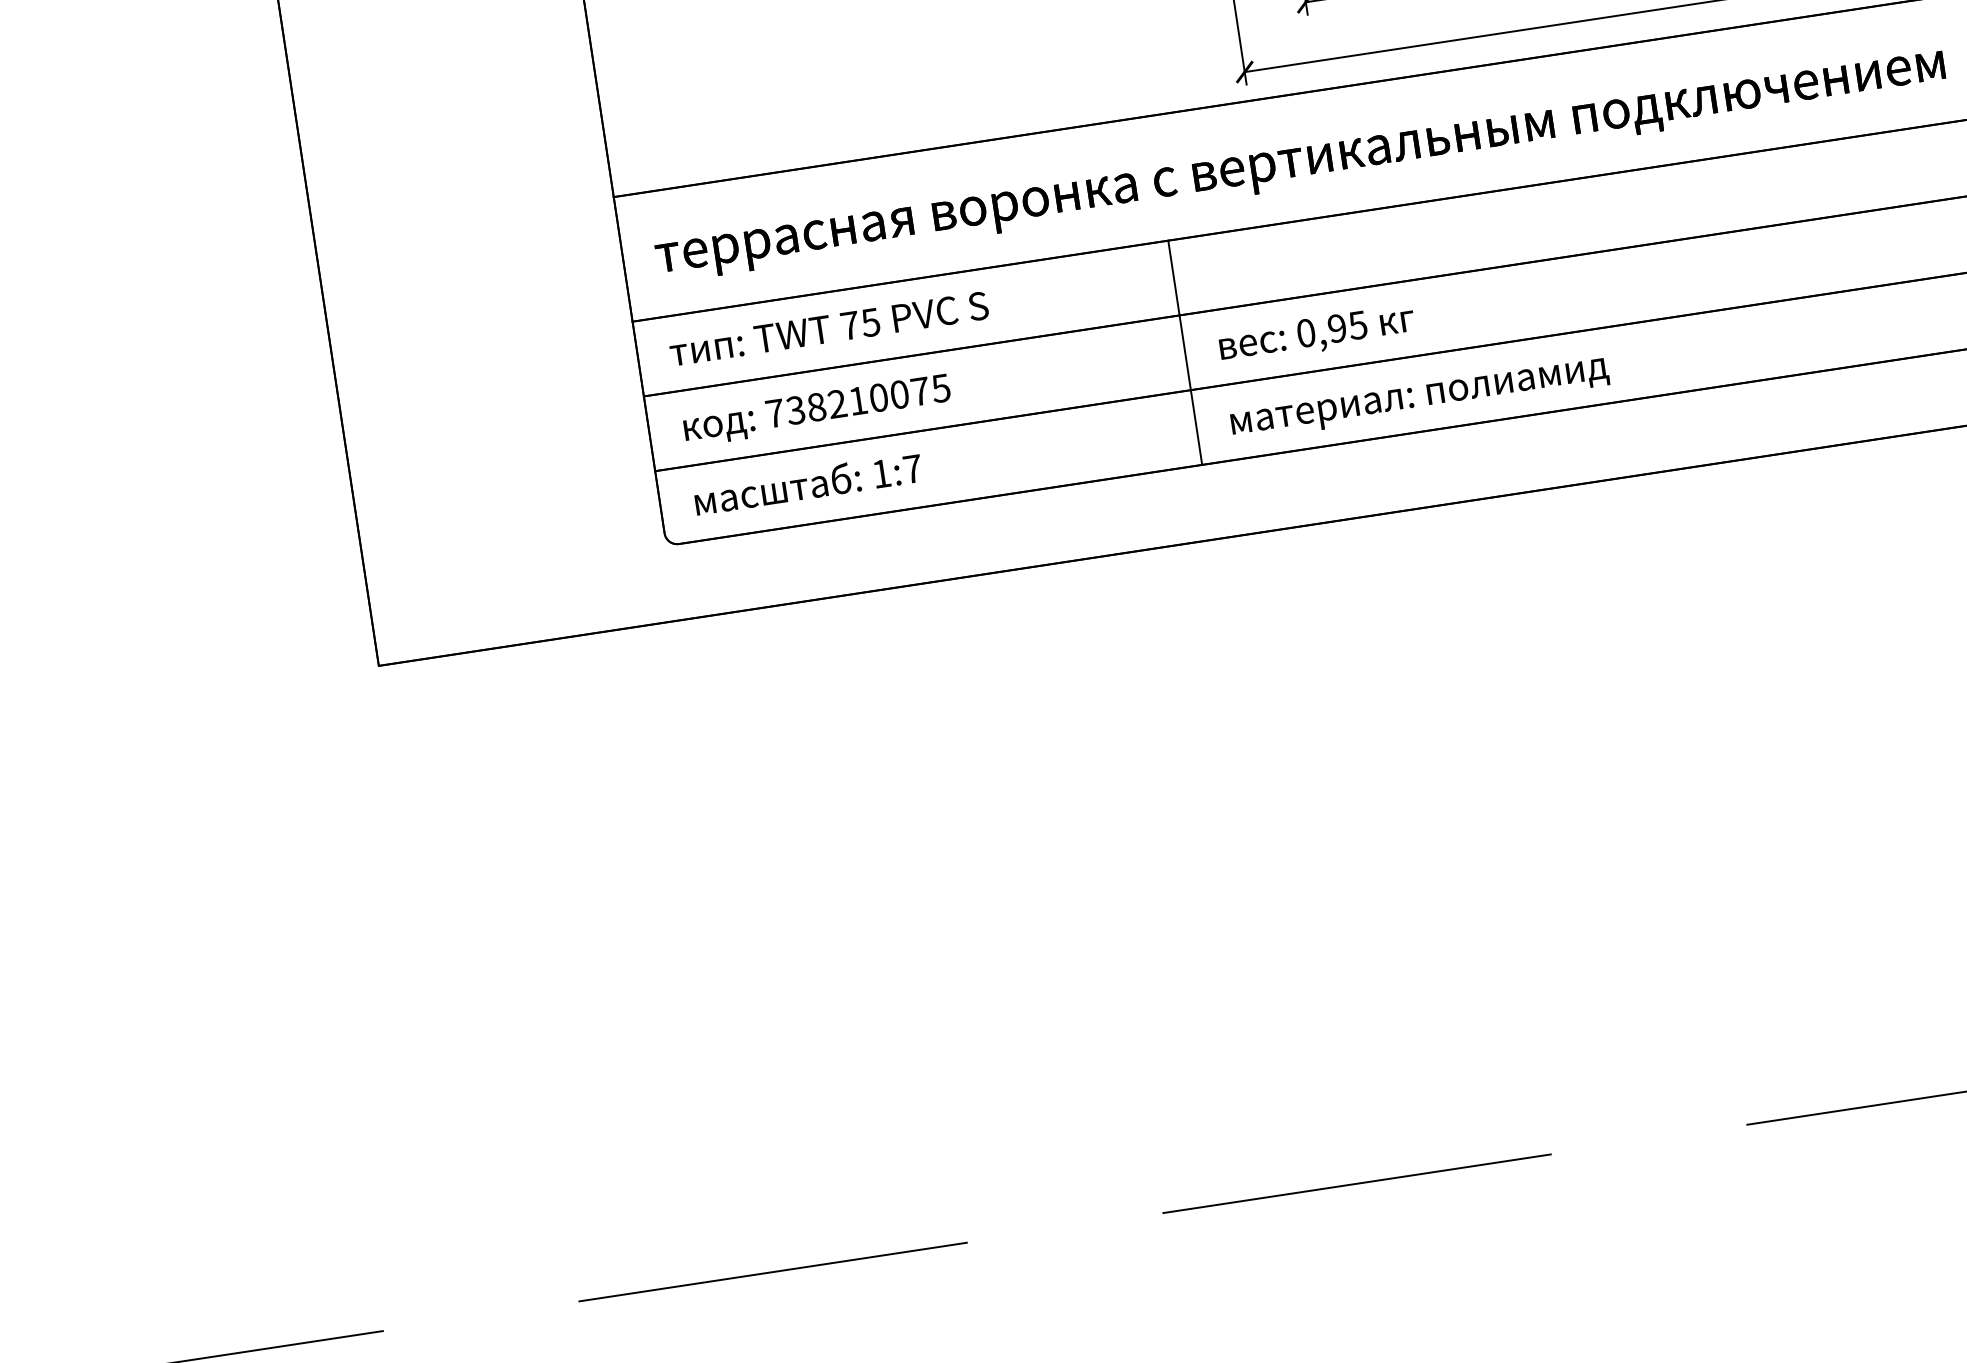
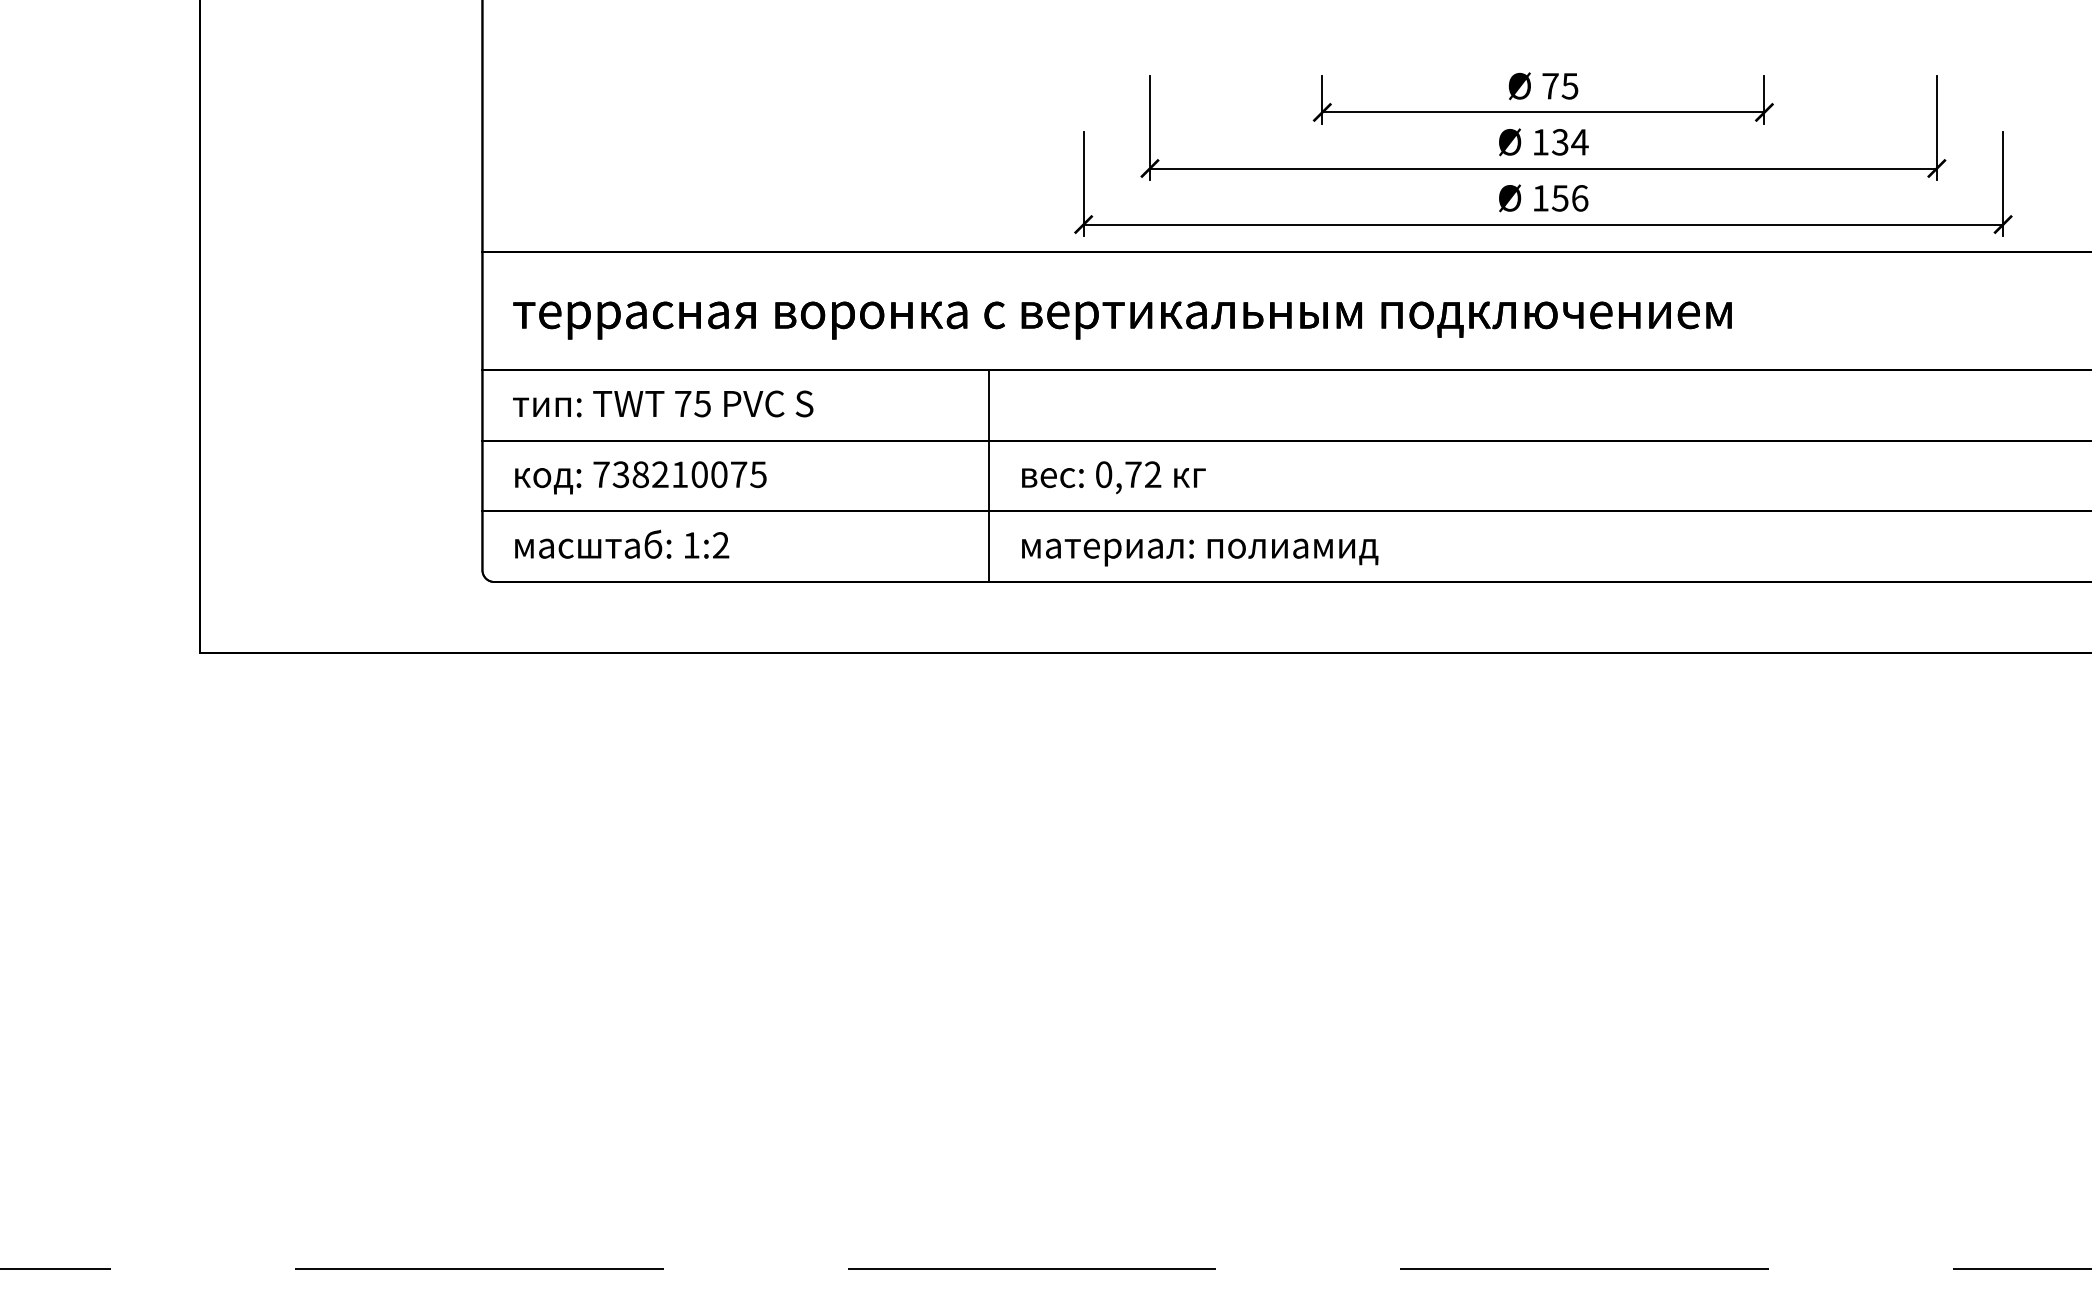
text: (1347, 326) -> (1143, 474), 0,95 -> 0,72
text: (913, 469) -> (721, 545), 1:7 -> 1:2

